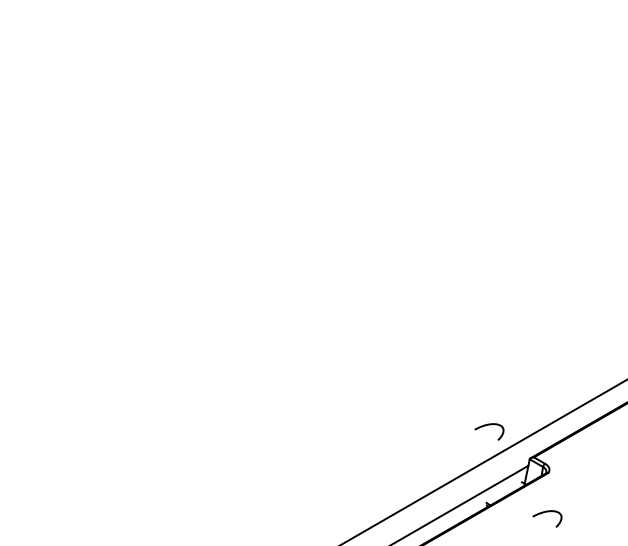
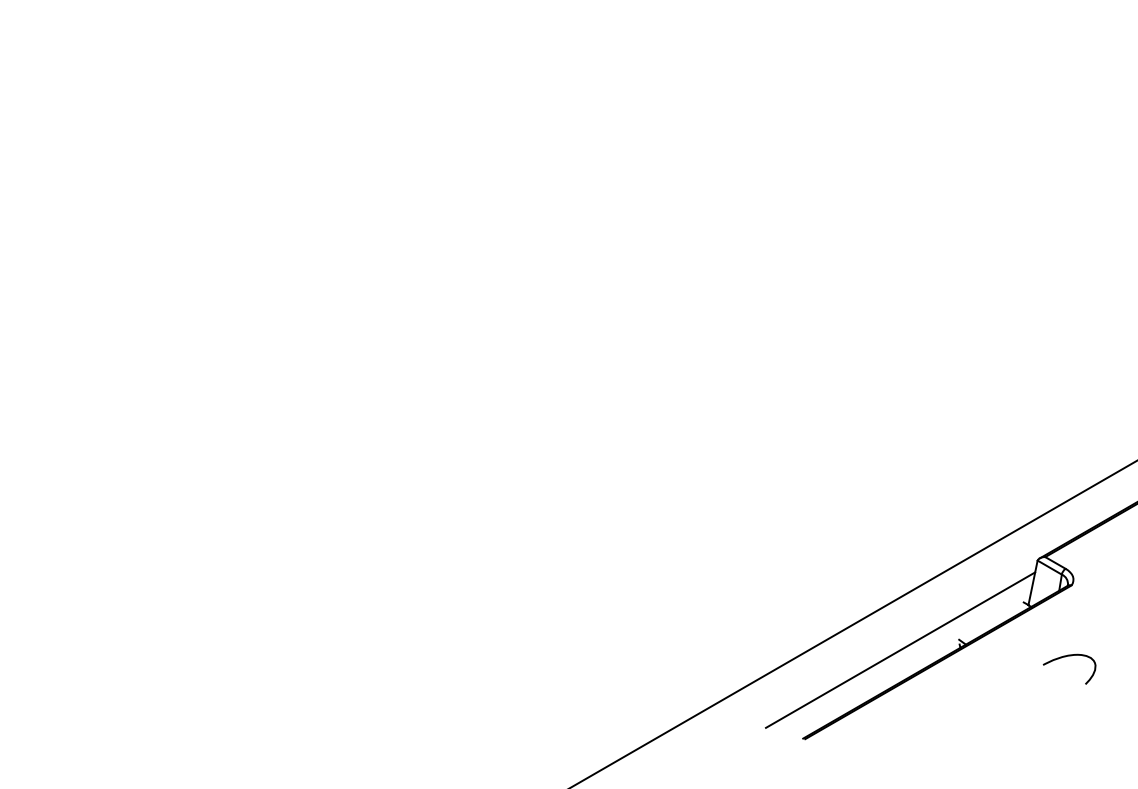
curve: (489, 425) -> (964, 499), removed

